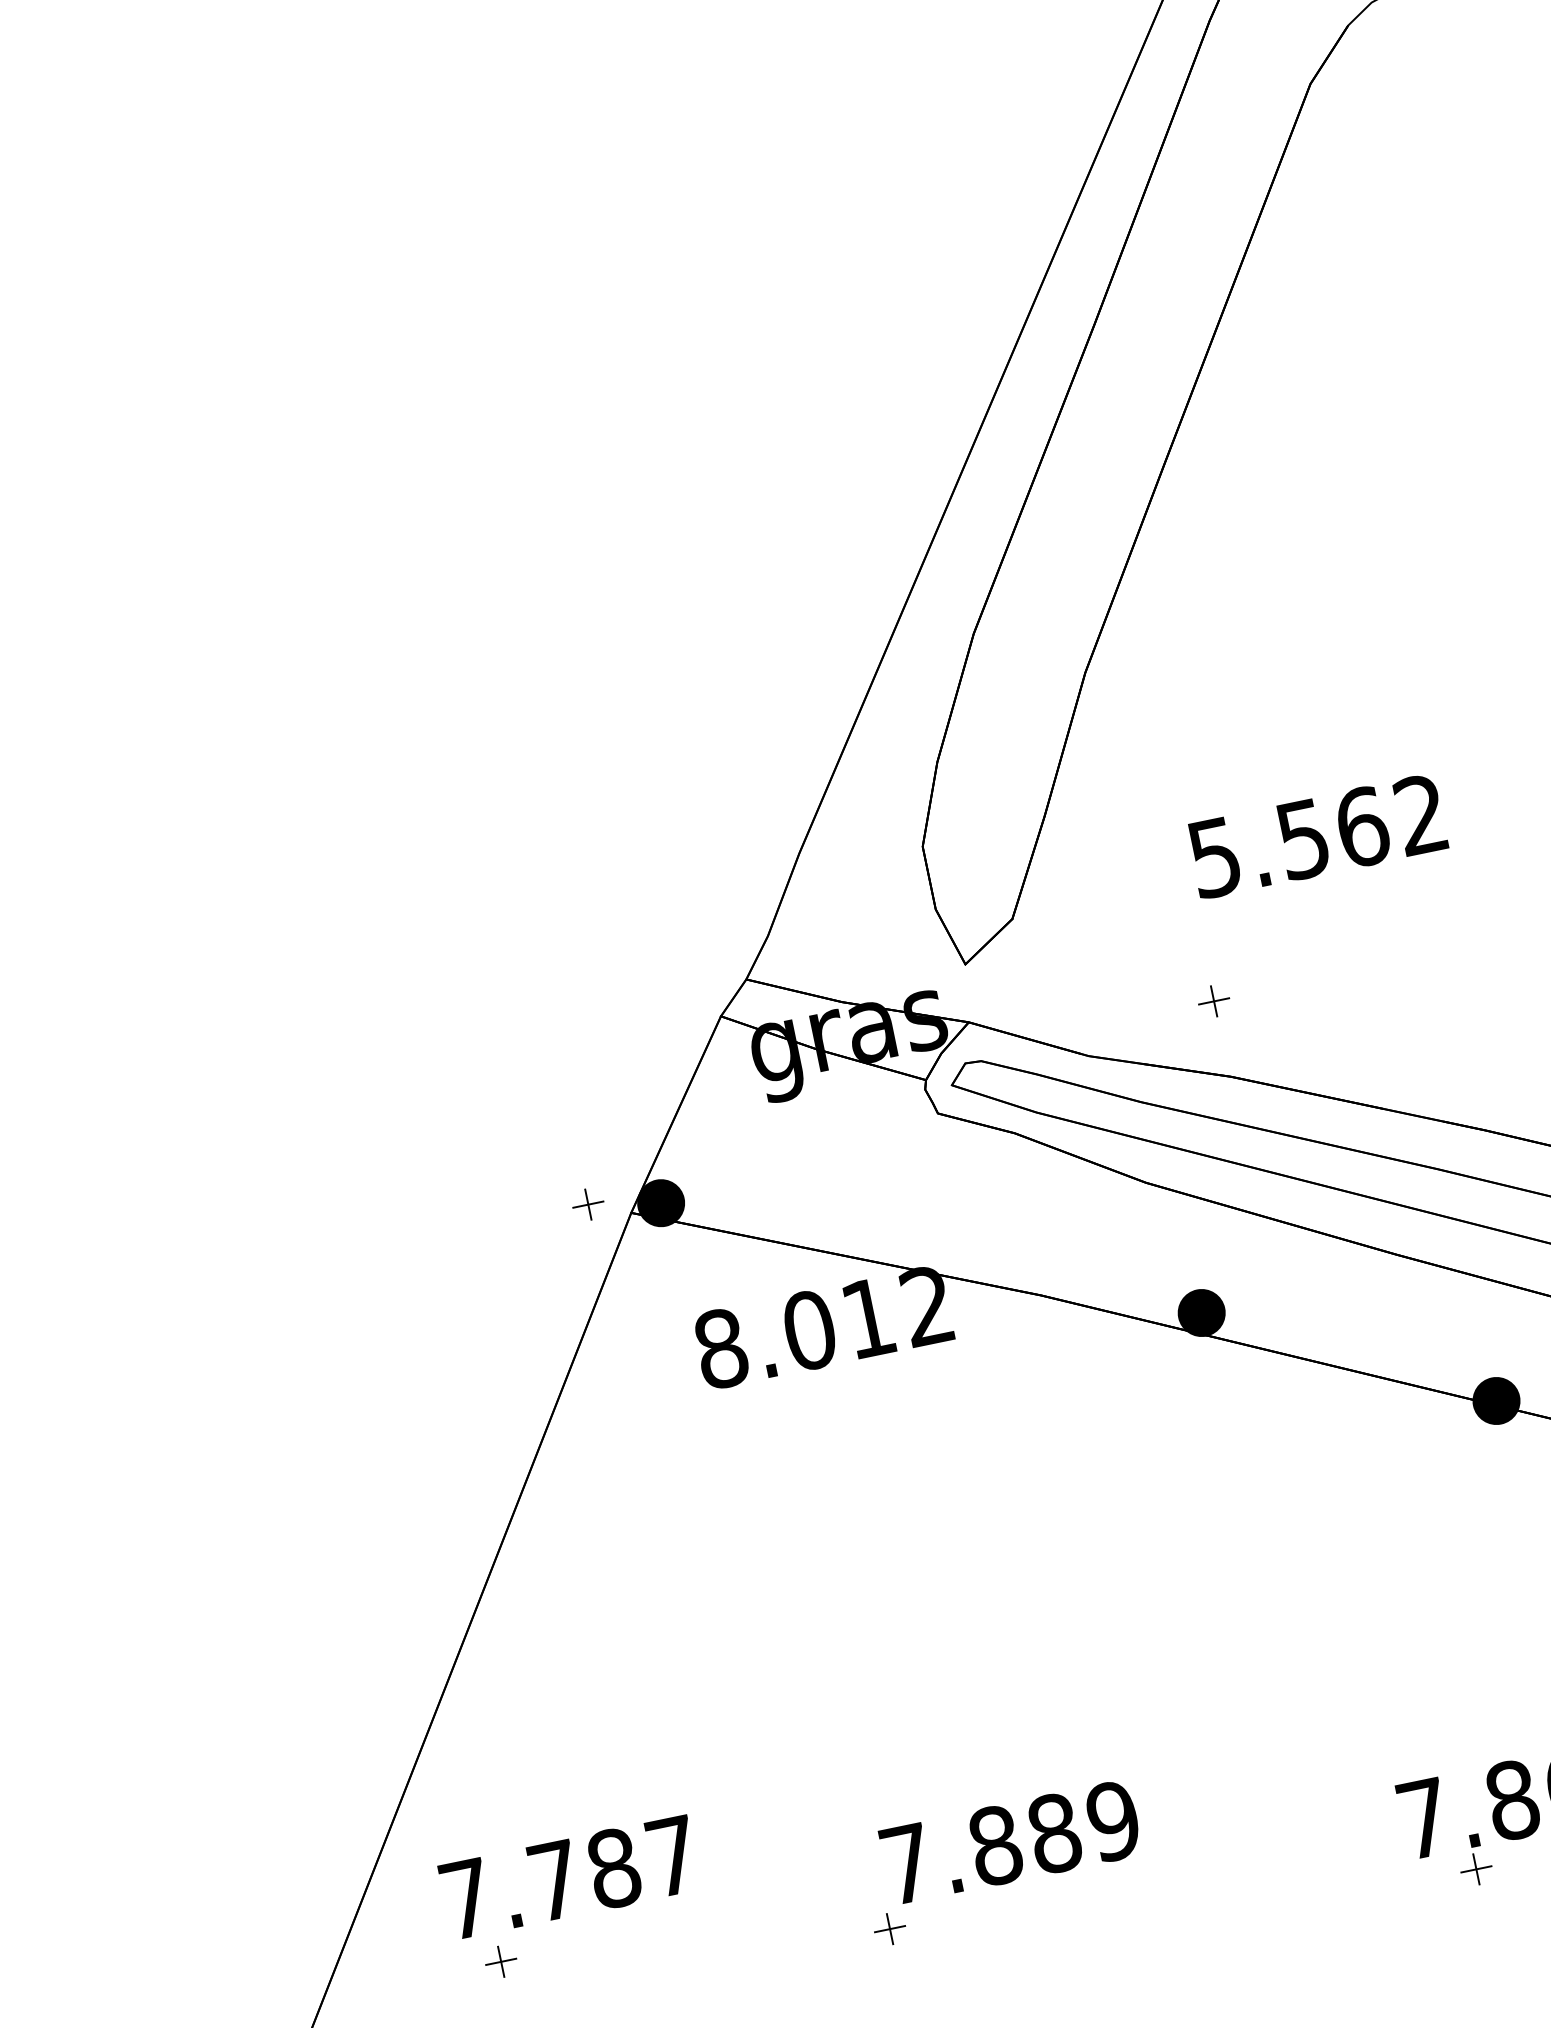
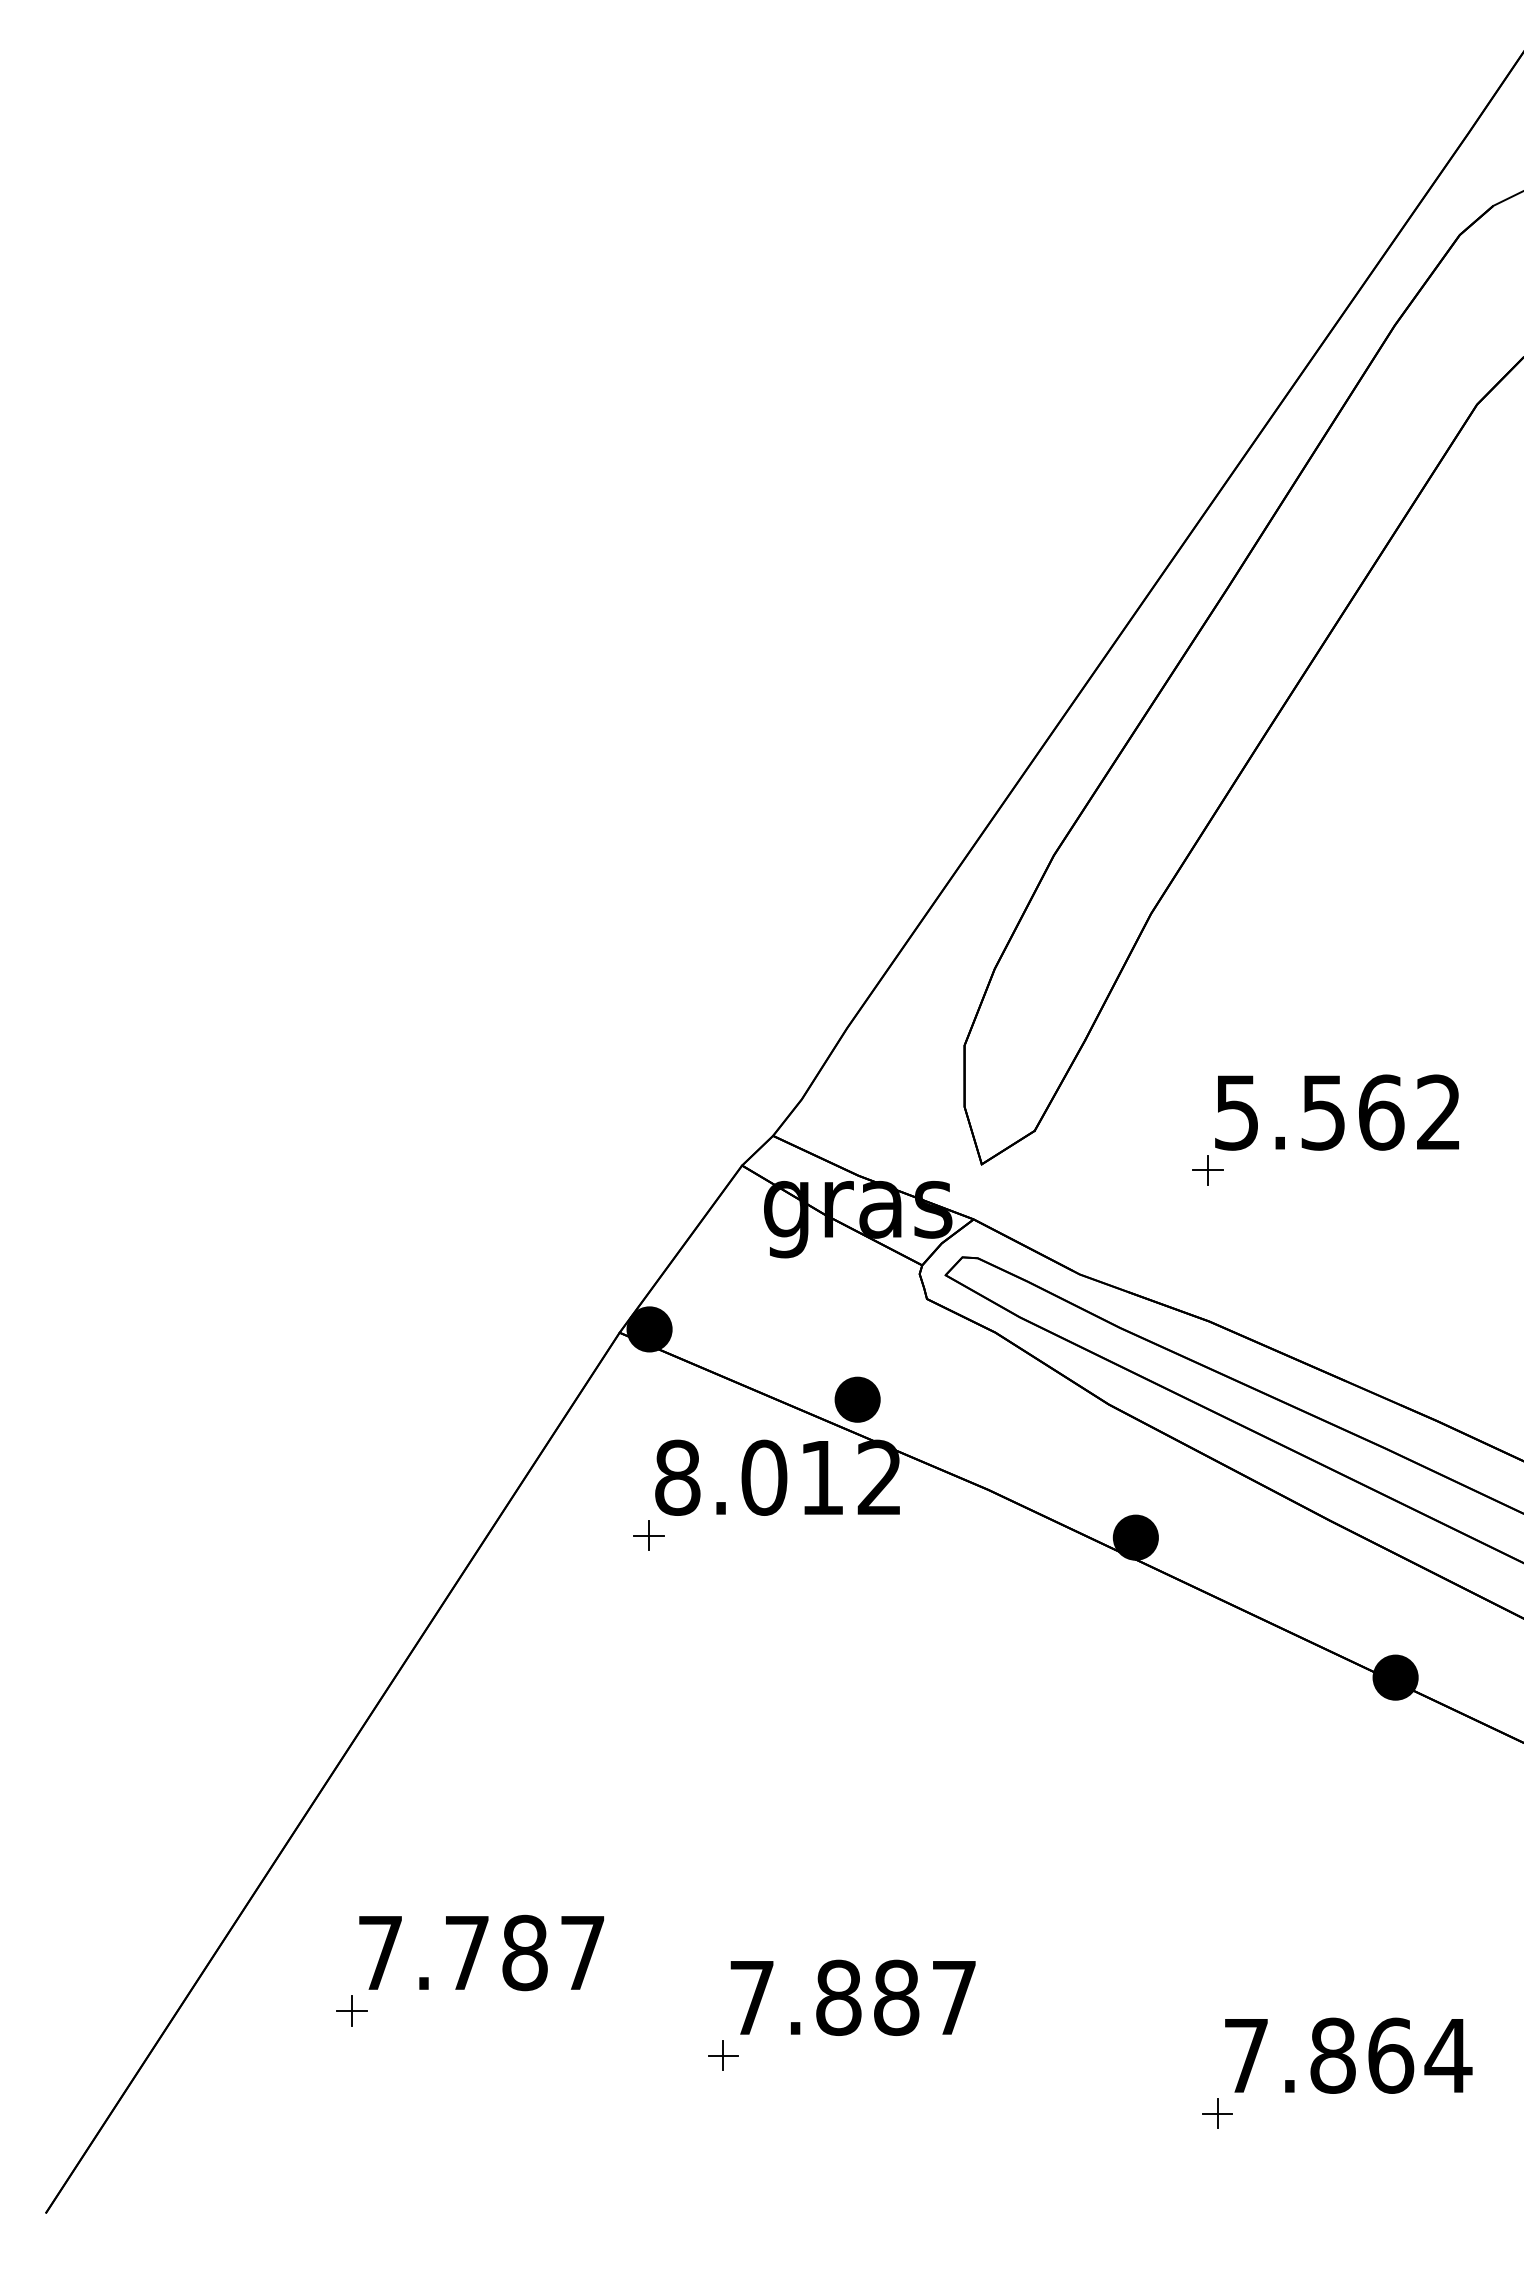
part: (1213, 1001) -> (1207, 1170), moved
part: (587, 1204) -> (648, 1535), moved
part: (888, 1230) -> (857, 1399), added
text: (1112, 1821) -> (953, 1997), 7.889 -> 7.887
part: (1476, 1869) -> (1217, 2113), moved
text: (569, 1877) -> (481, 1952), moved

